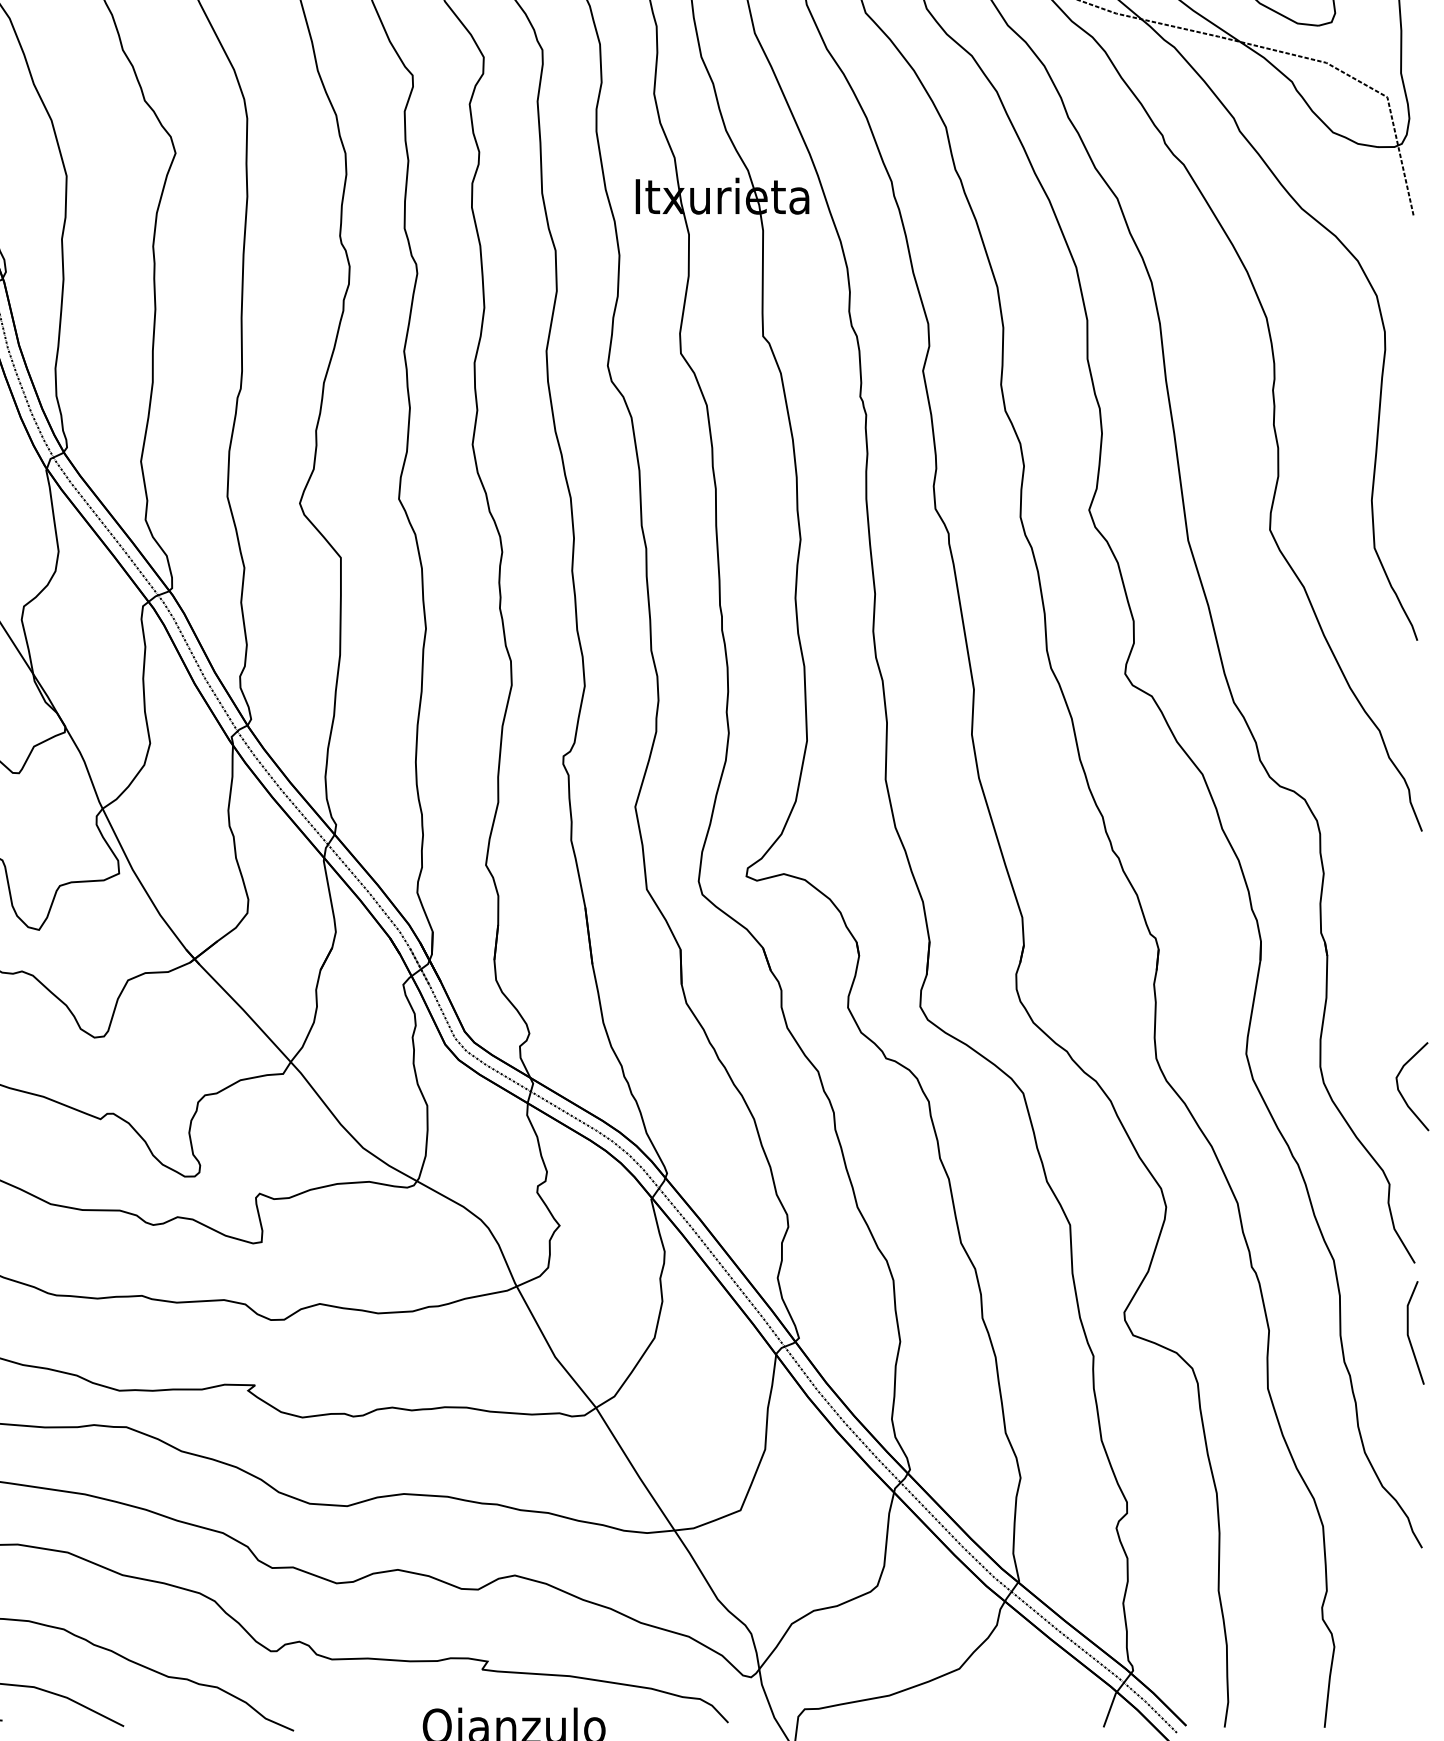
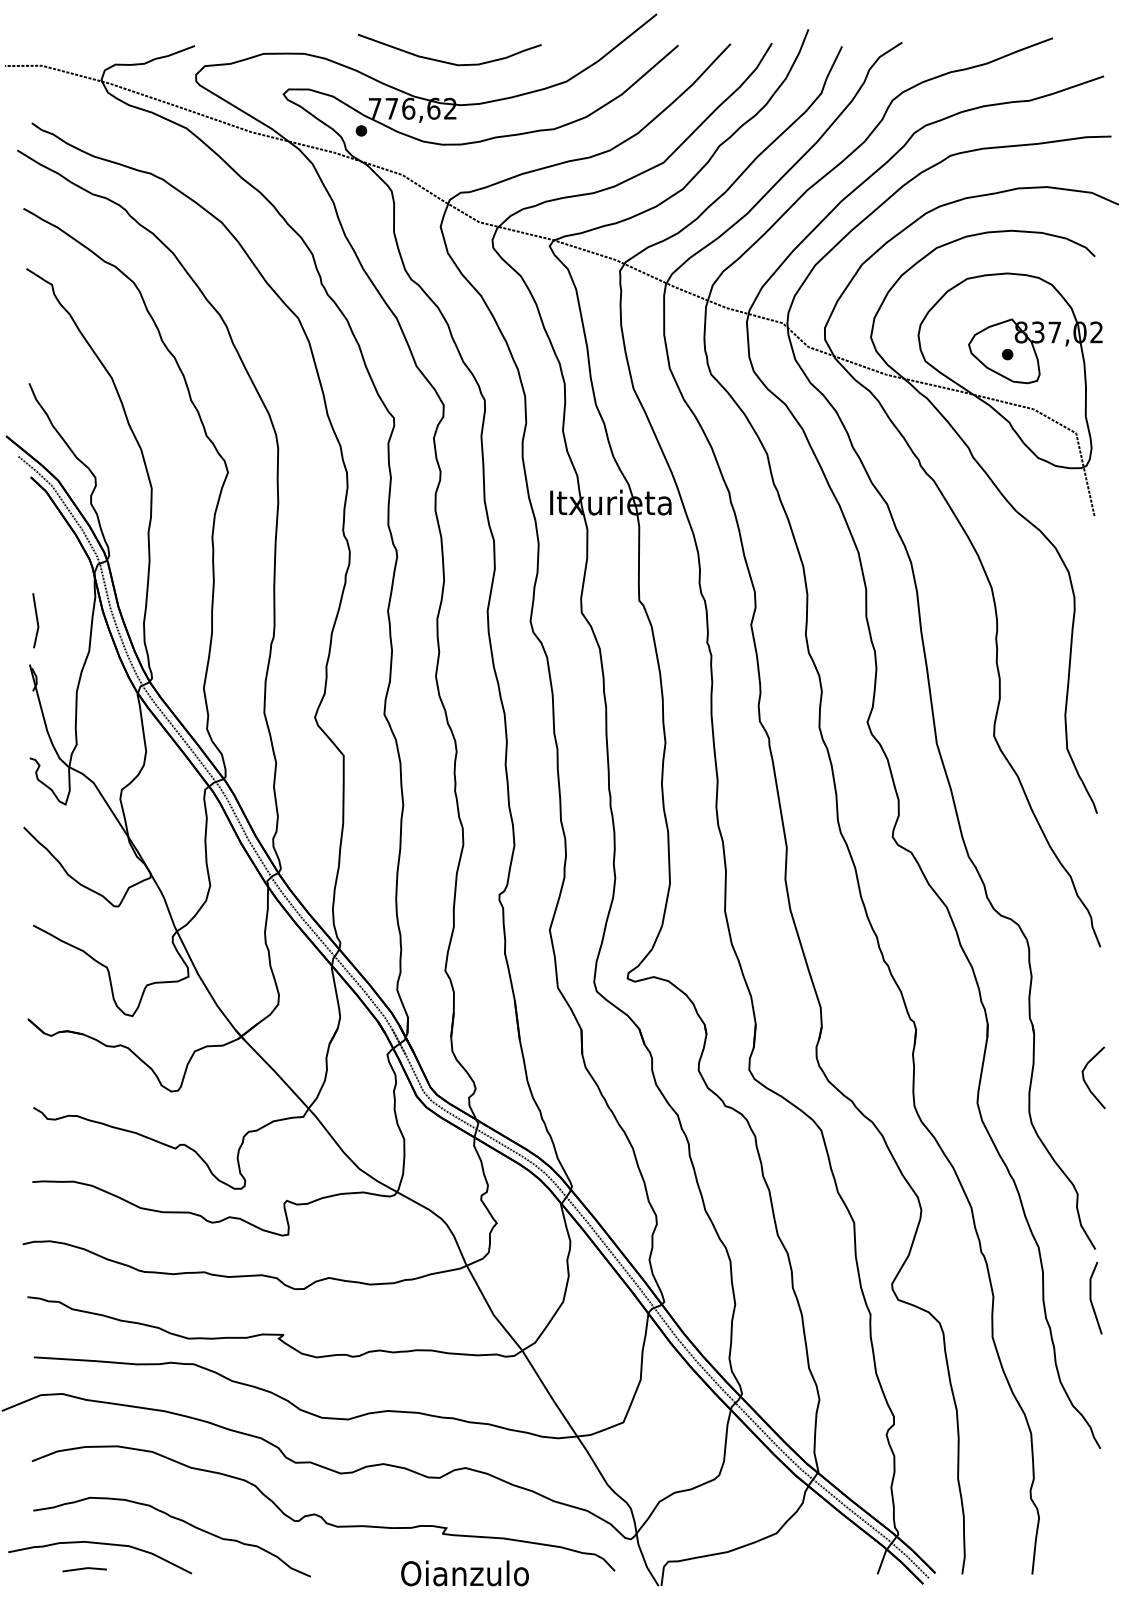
part: (1400, 1090) -> (1085, 1080), moved

